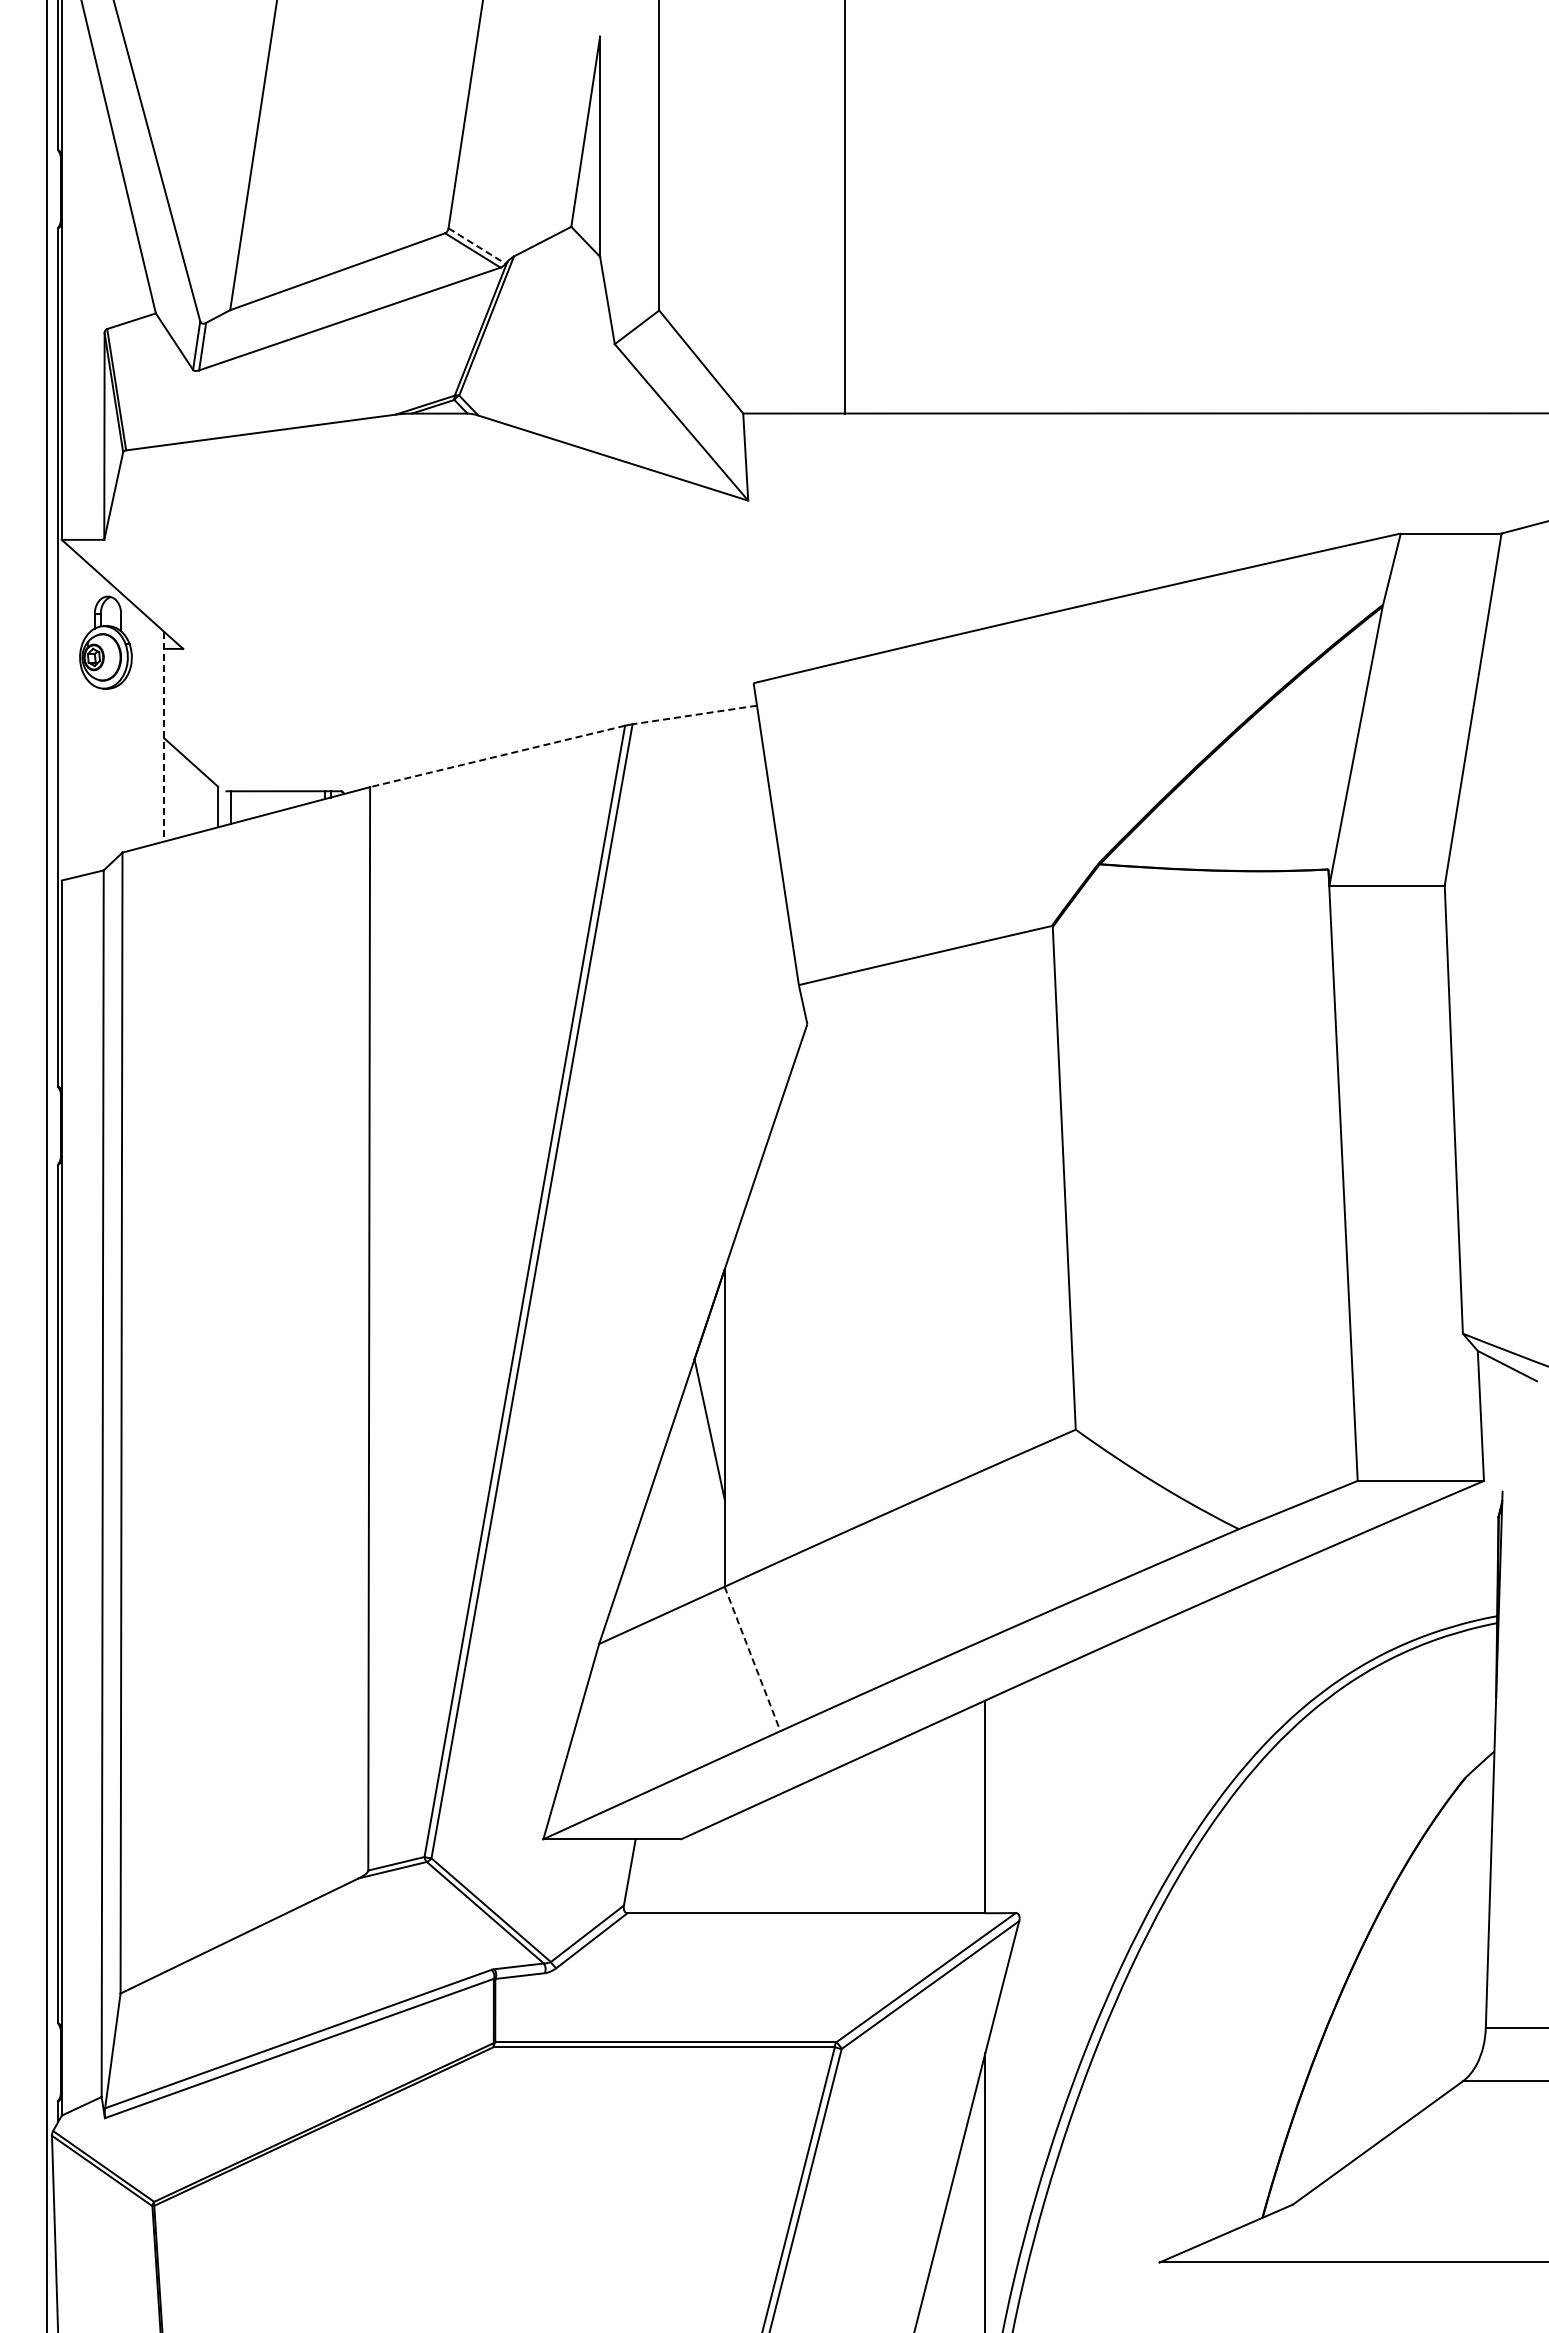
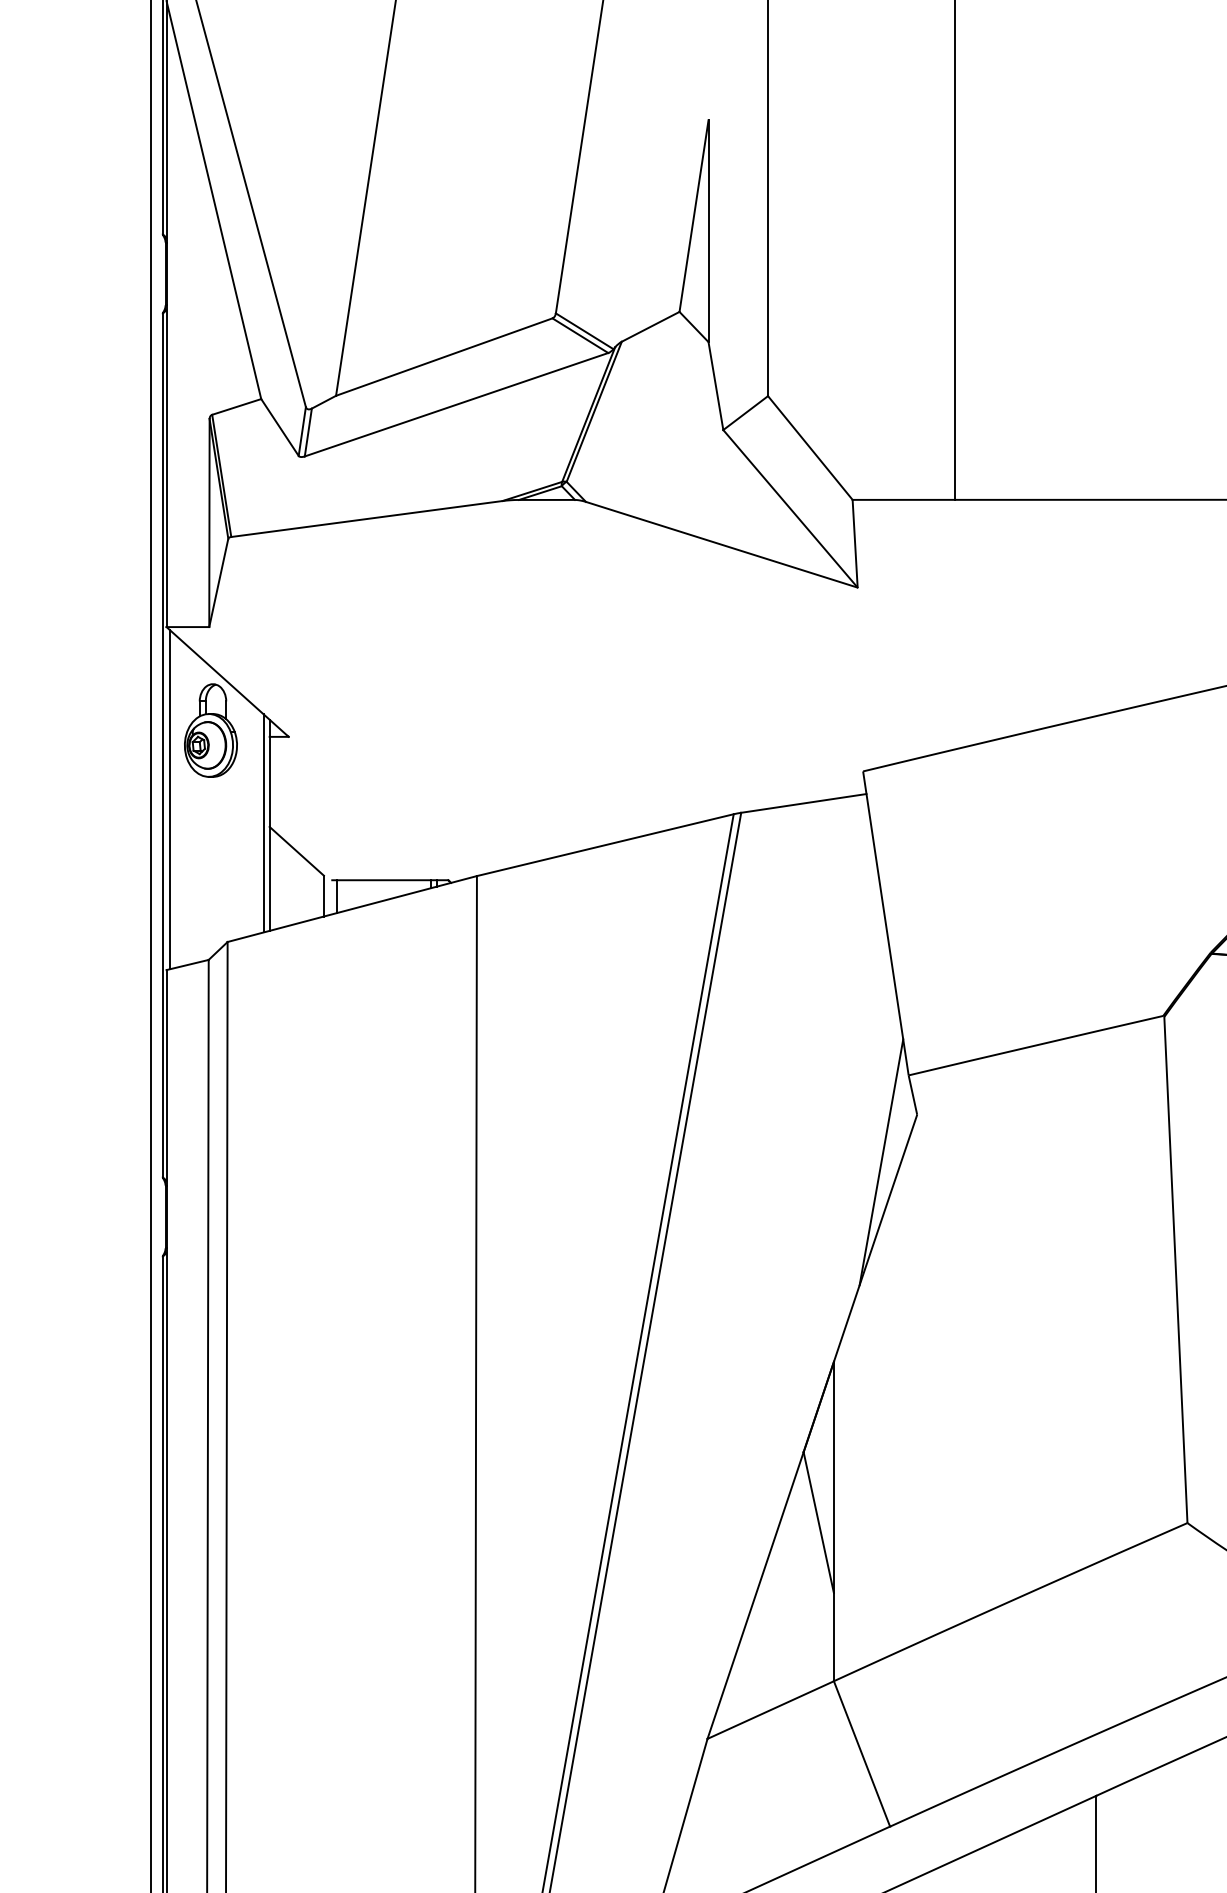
line: (477, 246) -> (585, 331), dashed -> solid
line: (64, 710) -> (169, 798), added
line: (694, 714) -> (803, 802), dashed -> solid
line: (158, 734) -> (263, 823), added
line: (164, 736) -> (269, 825), dashed -> solid
line: (497, 756) -> (605, 845), dashed -> solid
line: (771, 1071) -> (881, 1162), added
line: (752, 1659) -> (861, 1754), dashed -> solid

